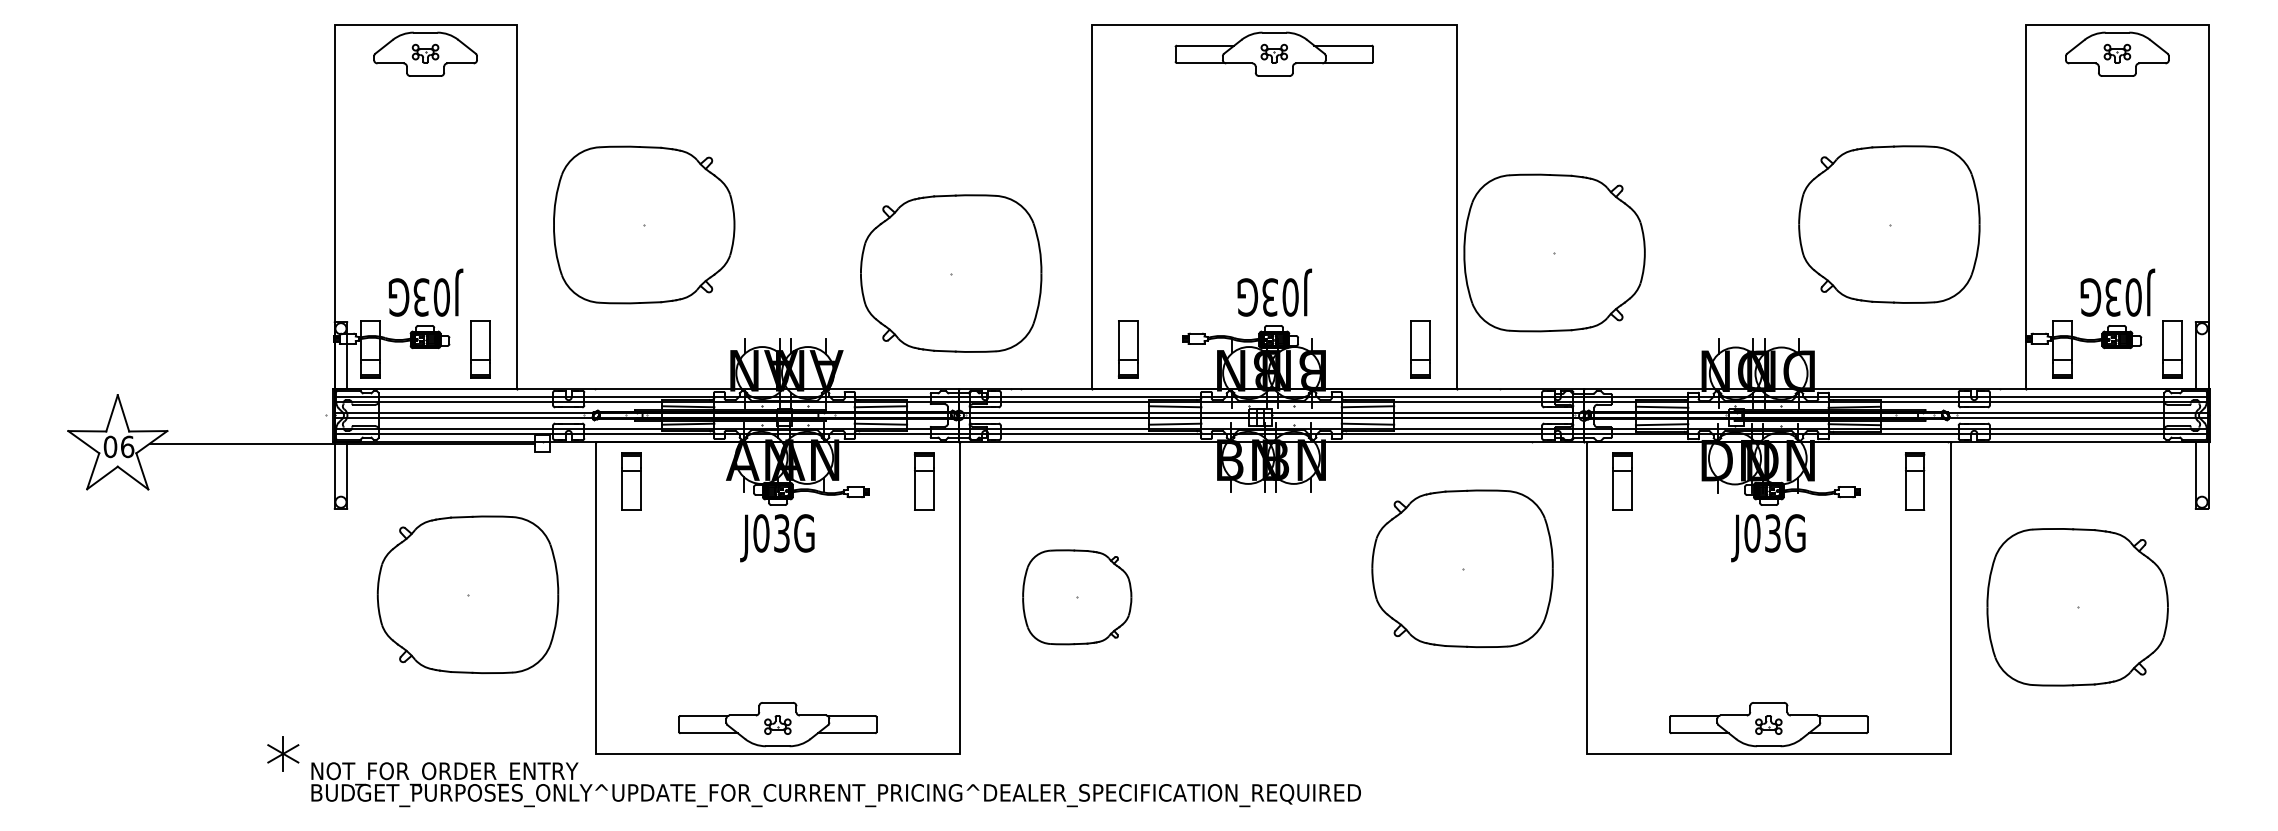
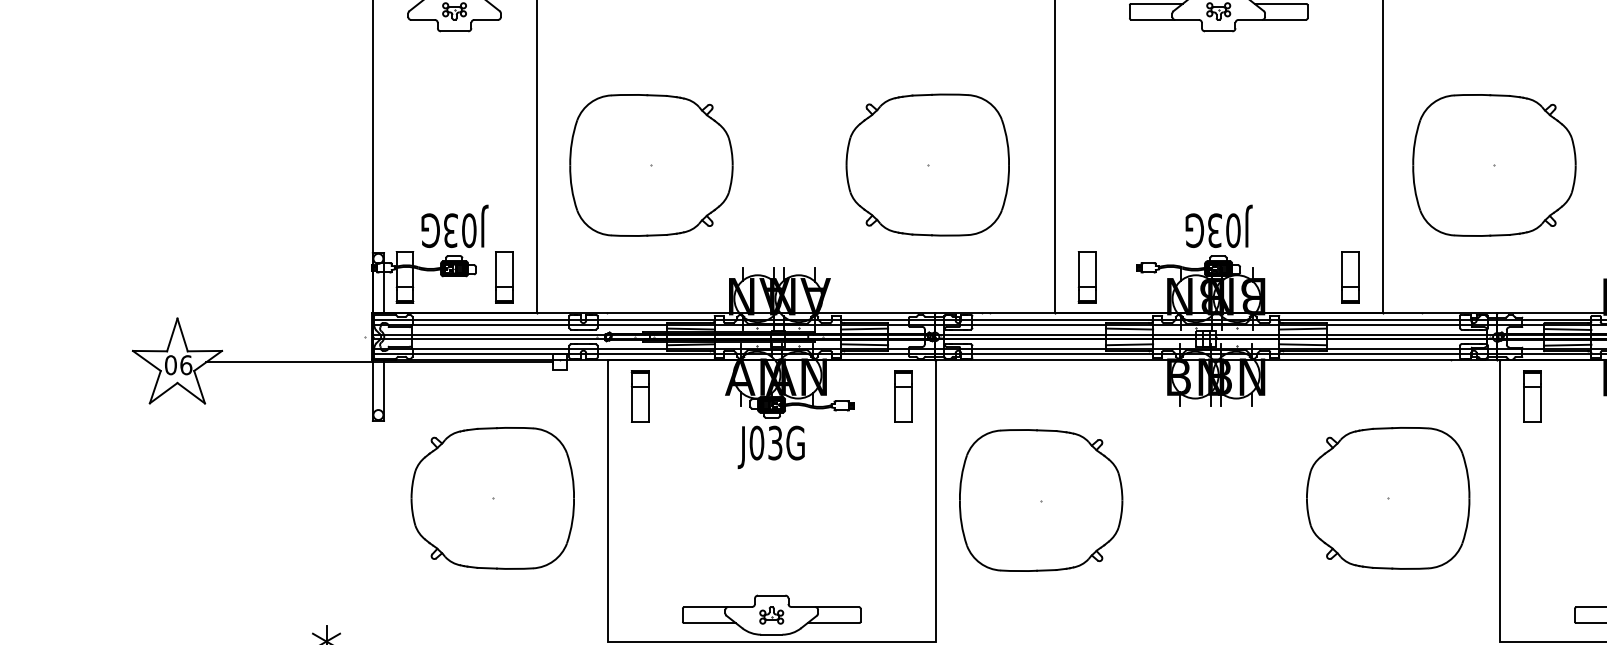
part: (1554, 252) -> (1494, 164), moved
part: (951, 273) -> (928, 164), moved
part: (1462, 568) -> (1388, 498), moved
part: (1077, 597) -> (1041, 500), size x1.67

